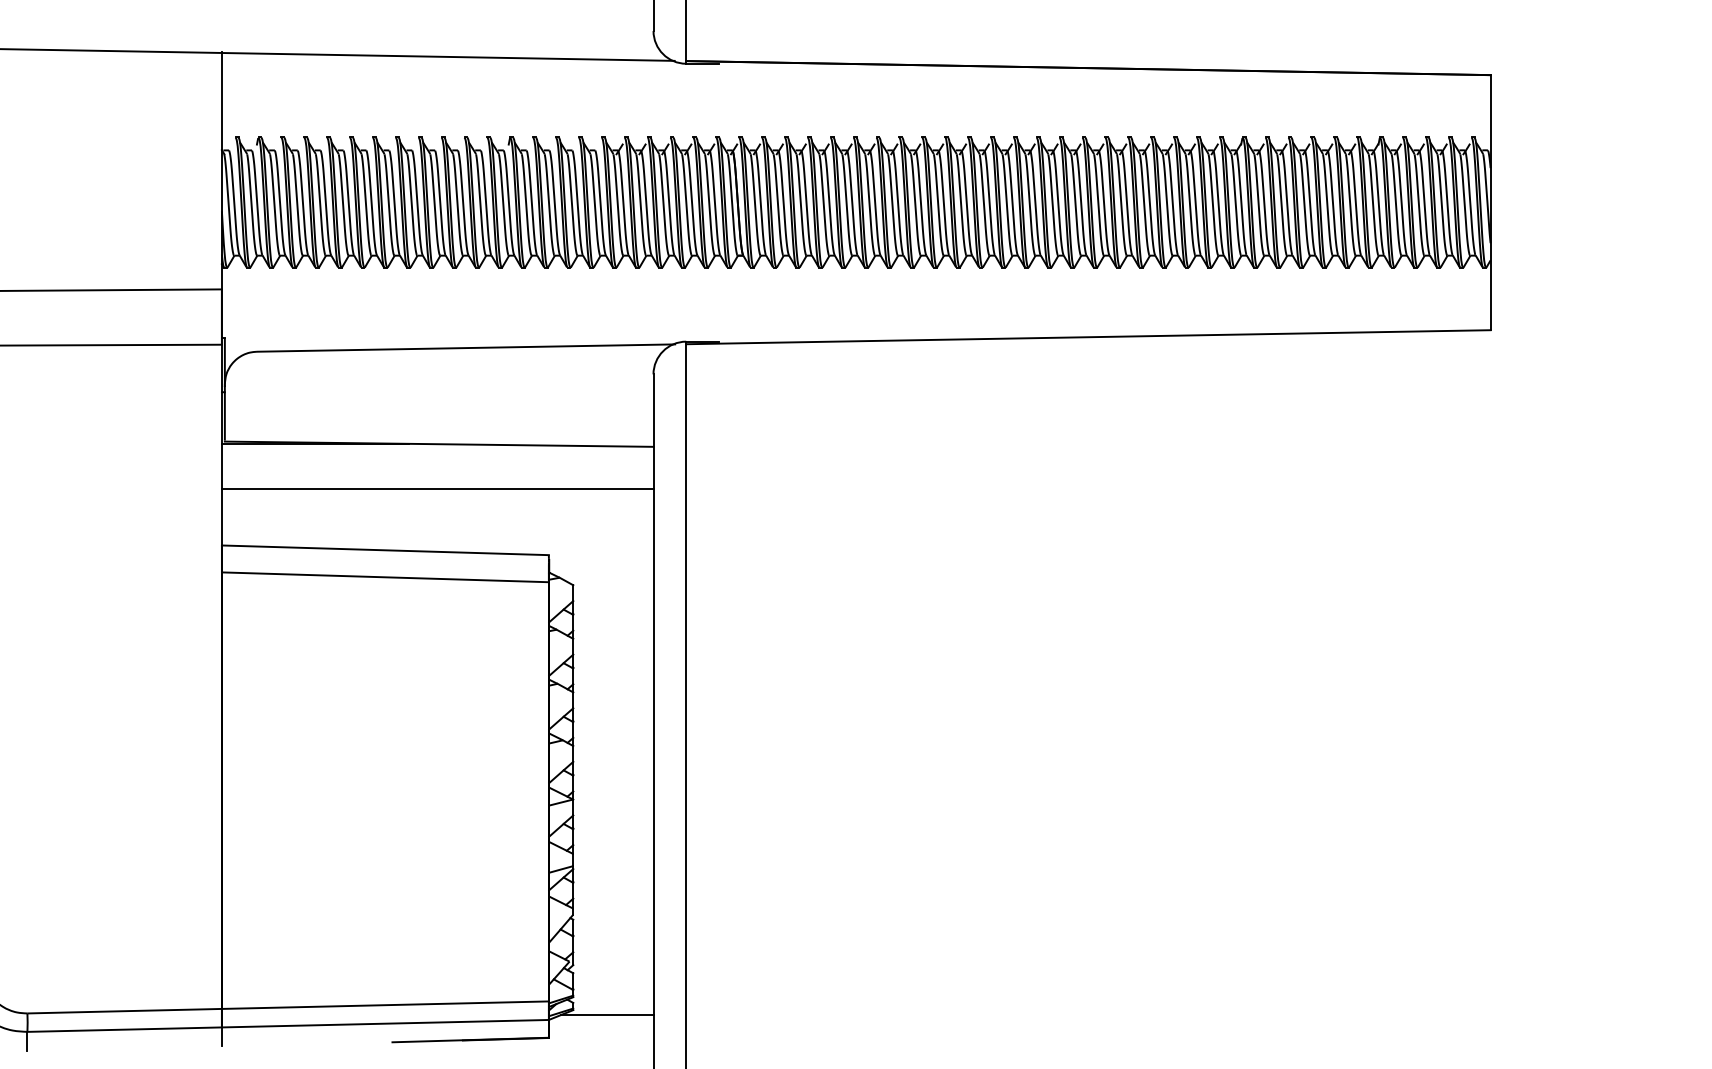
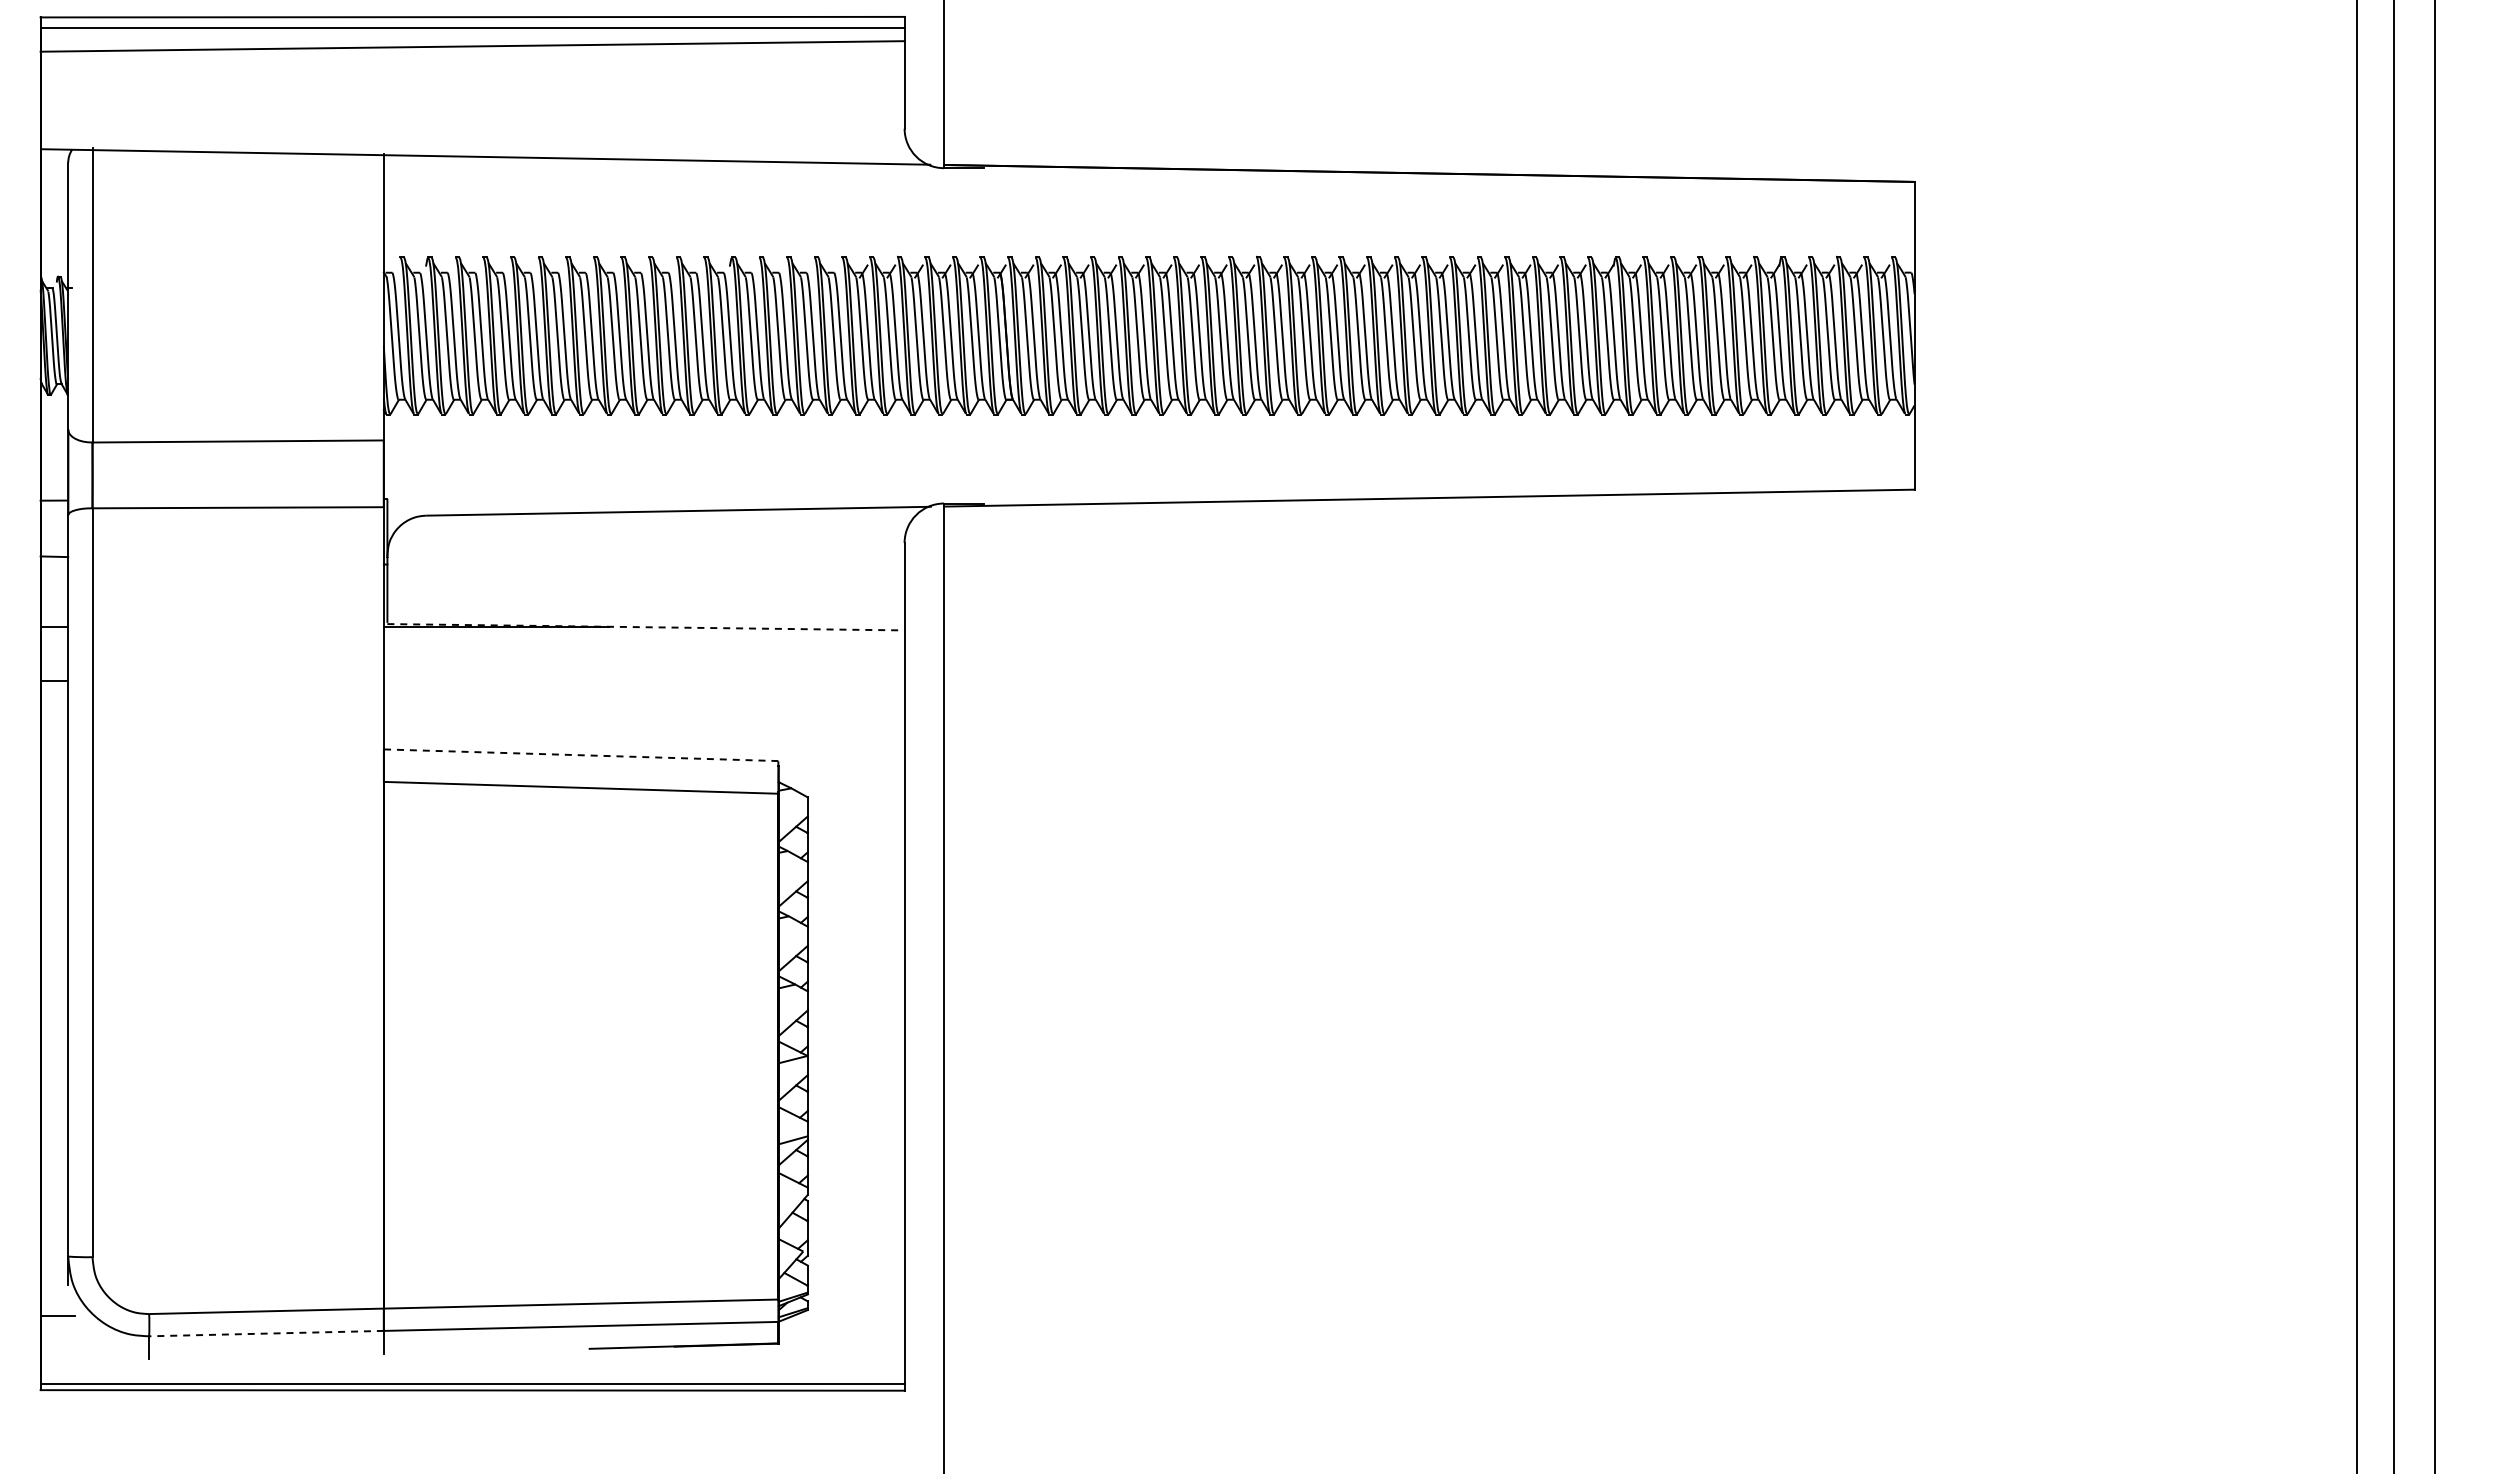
line: (439, 444) -> (646, 627), solid -> dashed
line: (437, 489) -> (643, 681), removed
line: (384, 550) -> (580, 755), solid -> dashed
line: (607, 1015) -> (848, 1316), removed
line: (124, 1029) -> (266, 1333), solid -> dashed

